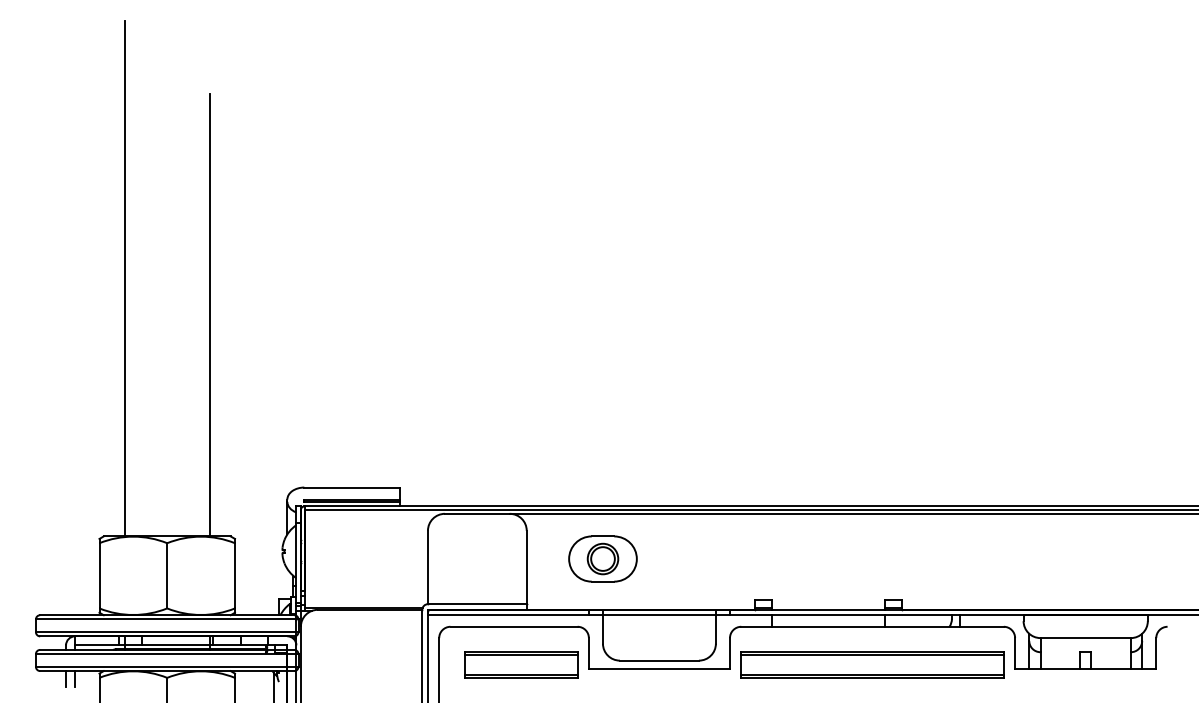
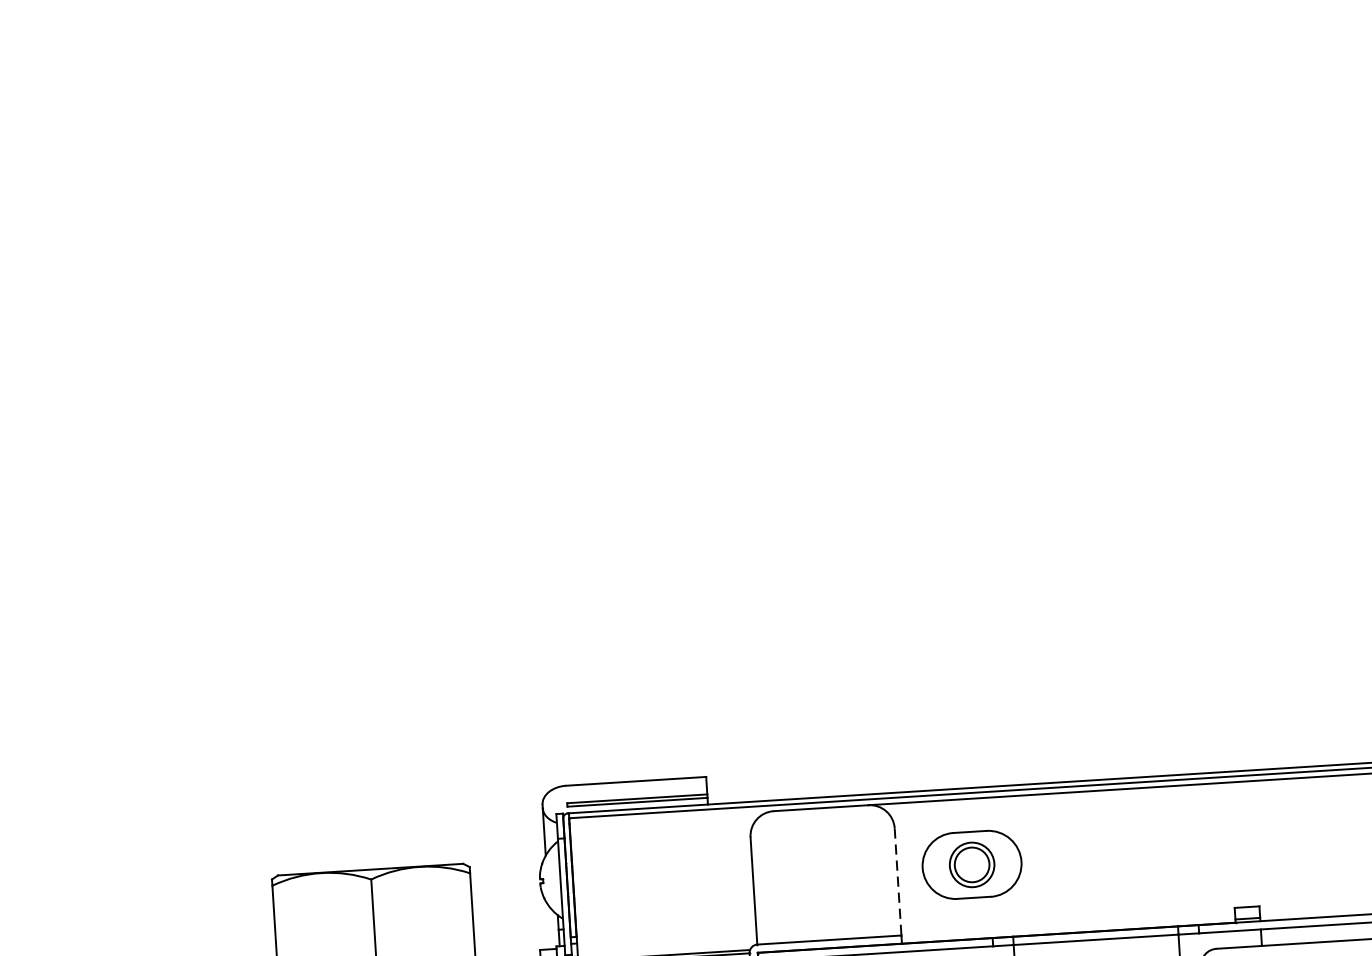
line: (124, 278) -> (284, 497), removed
line: (209, 314) -> (411, 541), removed
part: (602, 558) -> (971, 864), moved
line: (526, 567) -> (897, 881), solid -> dashed

